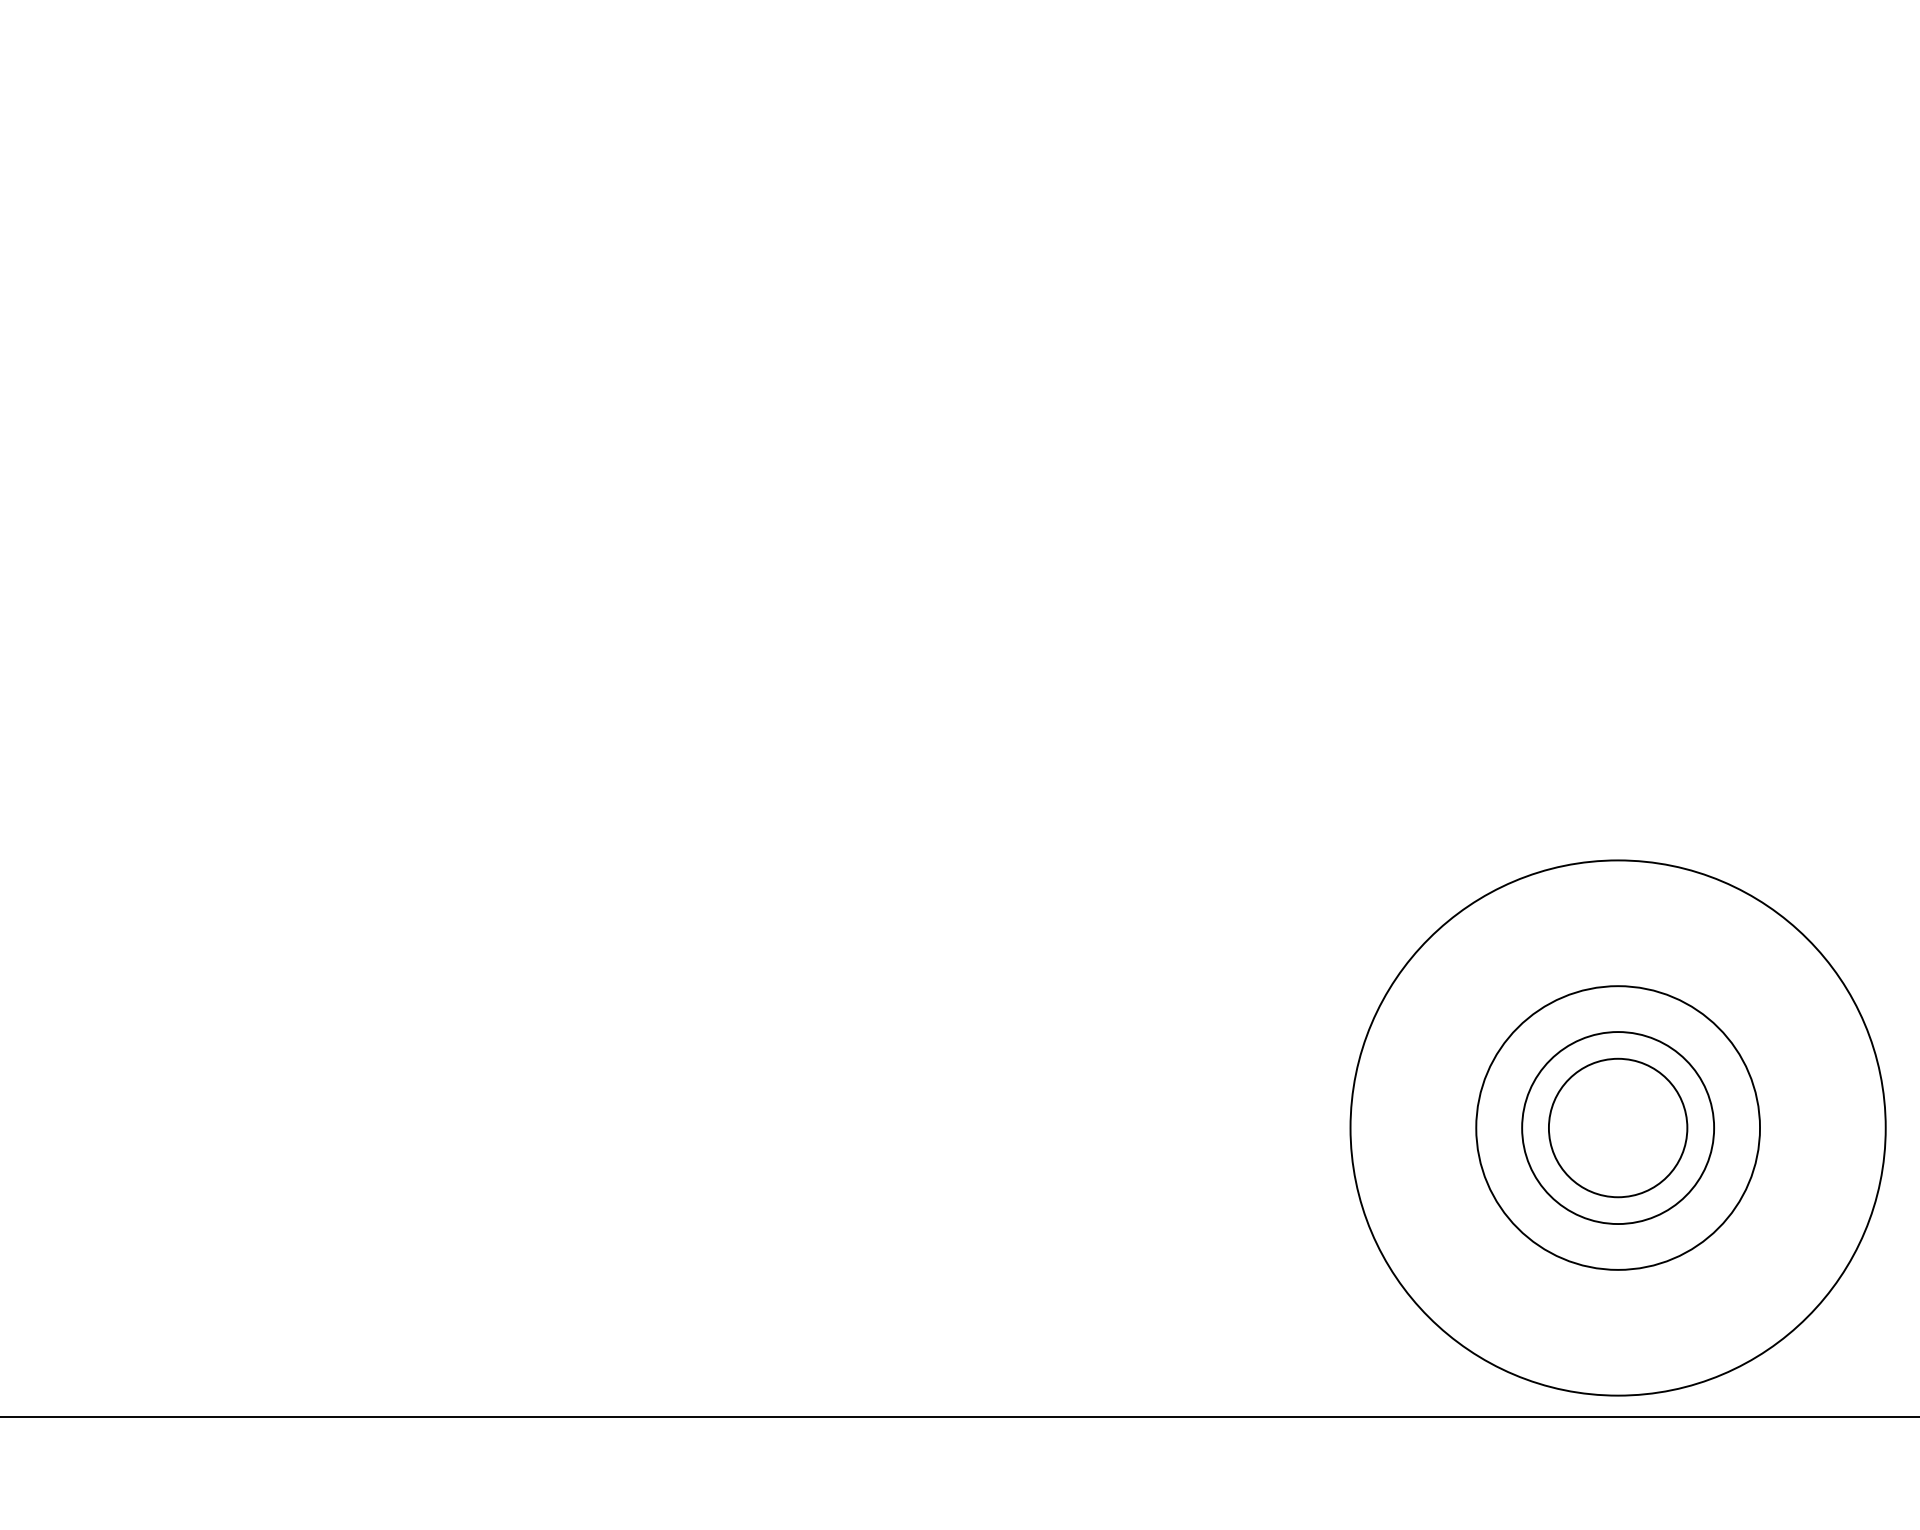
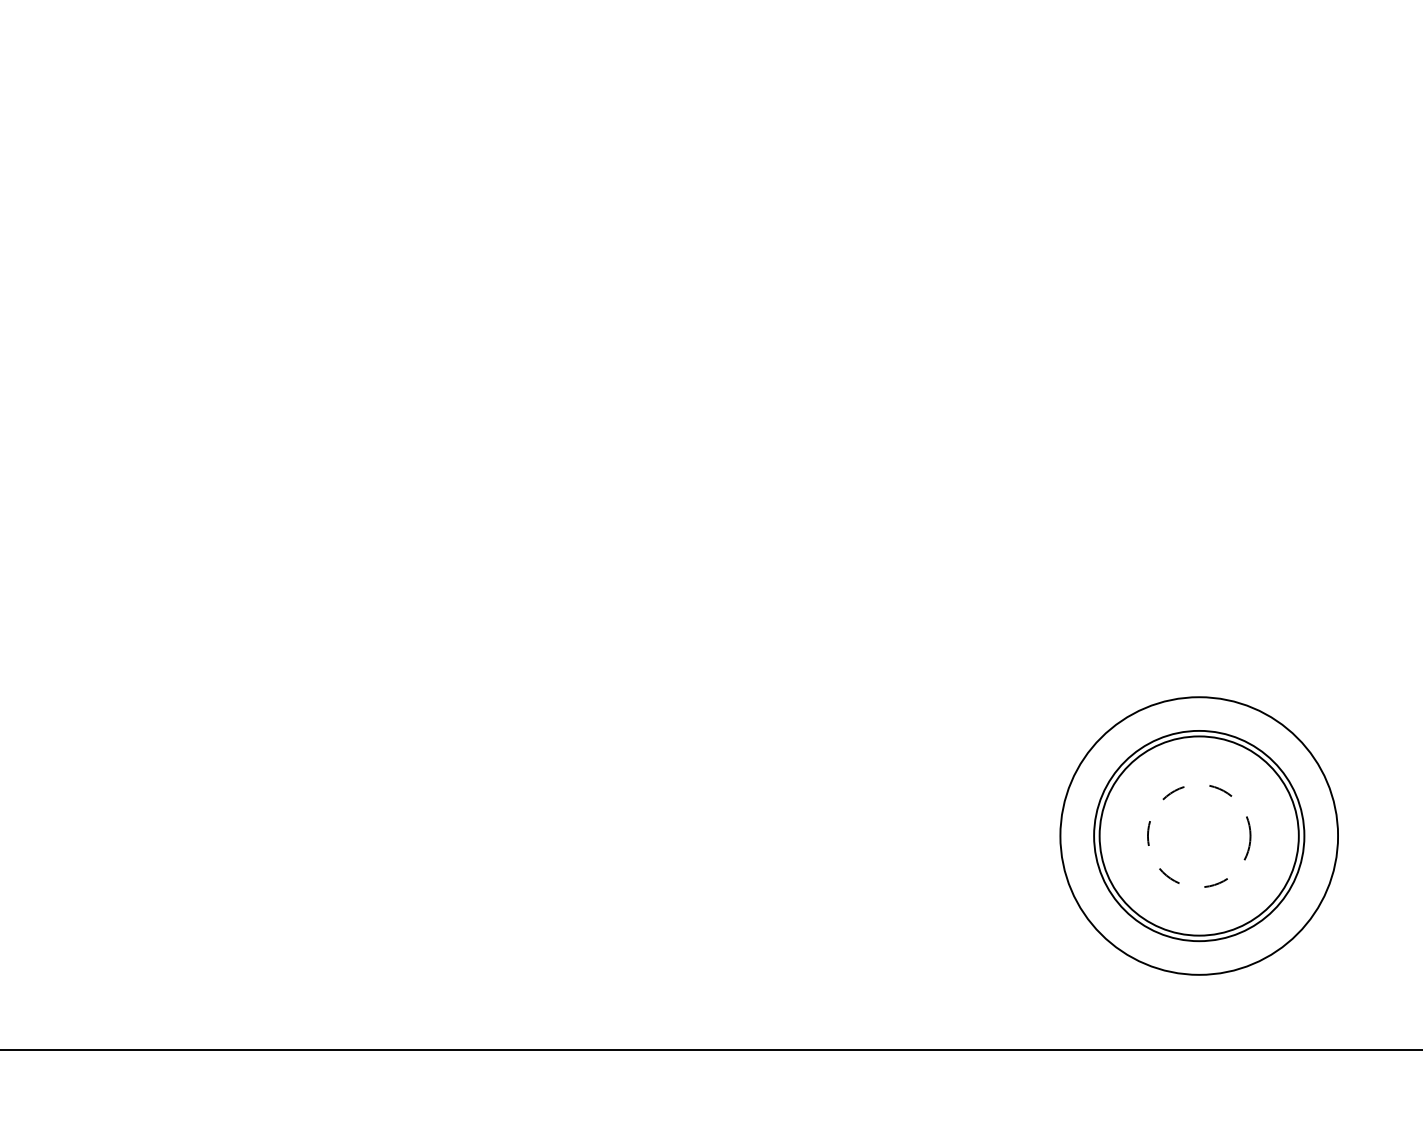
circle: (1617, 1127) -> (1198, 835), size x0.7
circle: (1617, 1127) -> (1198, 835), solid -> dashed
circle: (1618, 1128) -> (1199, 836), size x1.4

